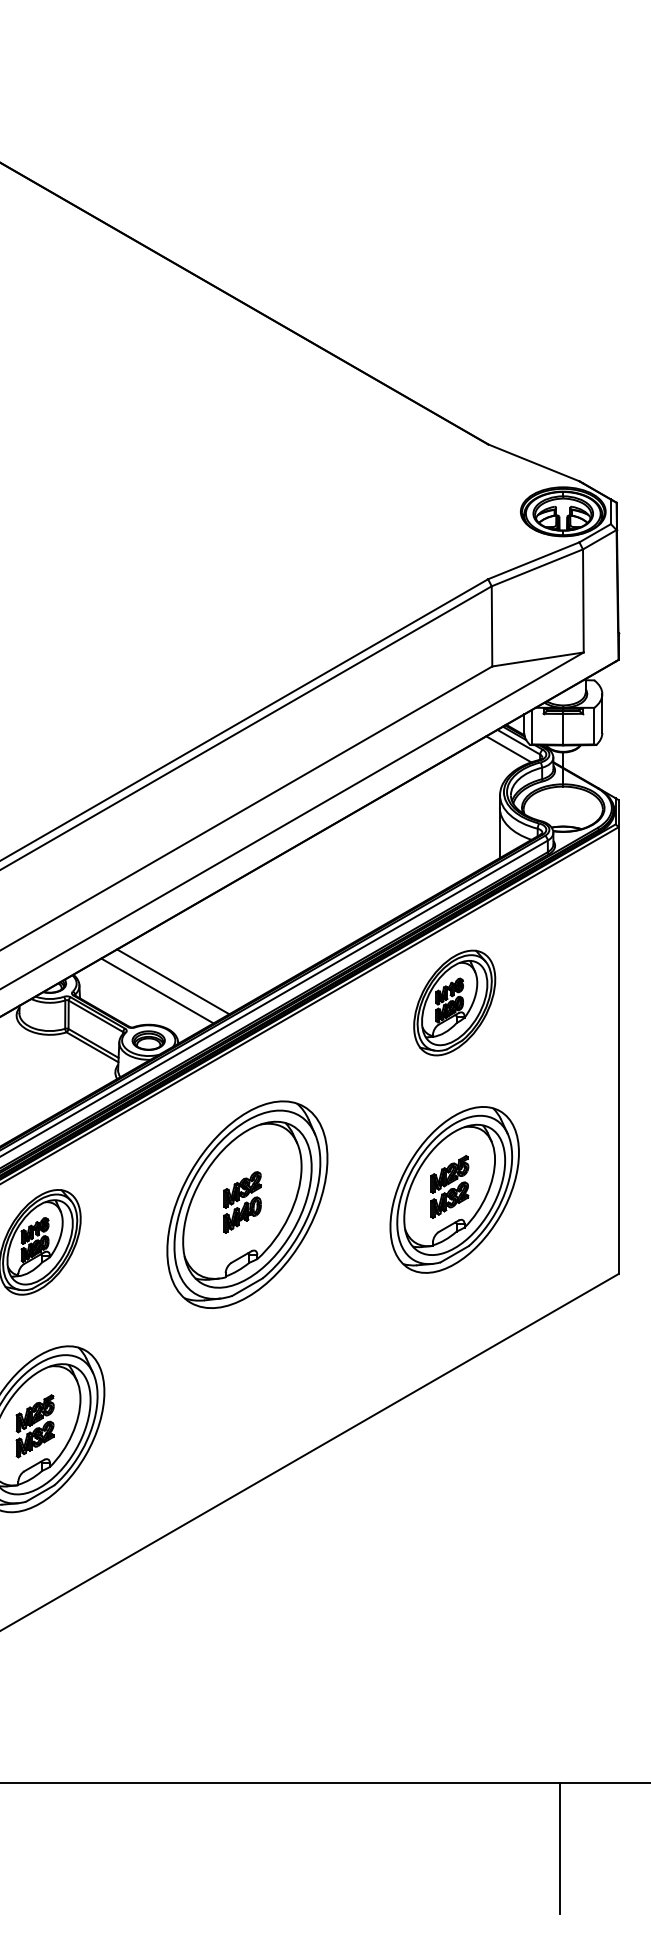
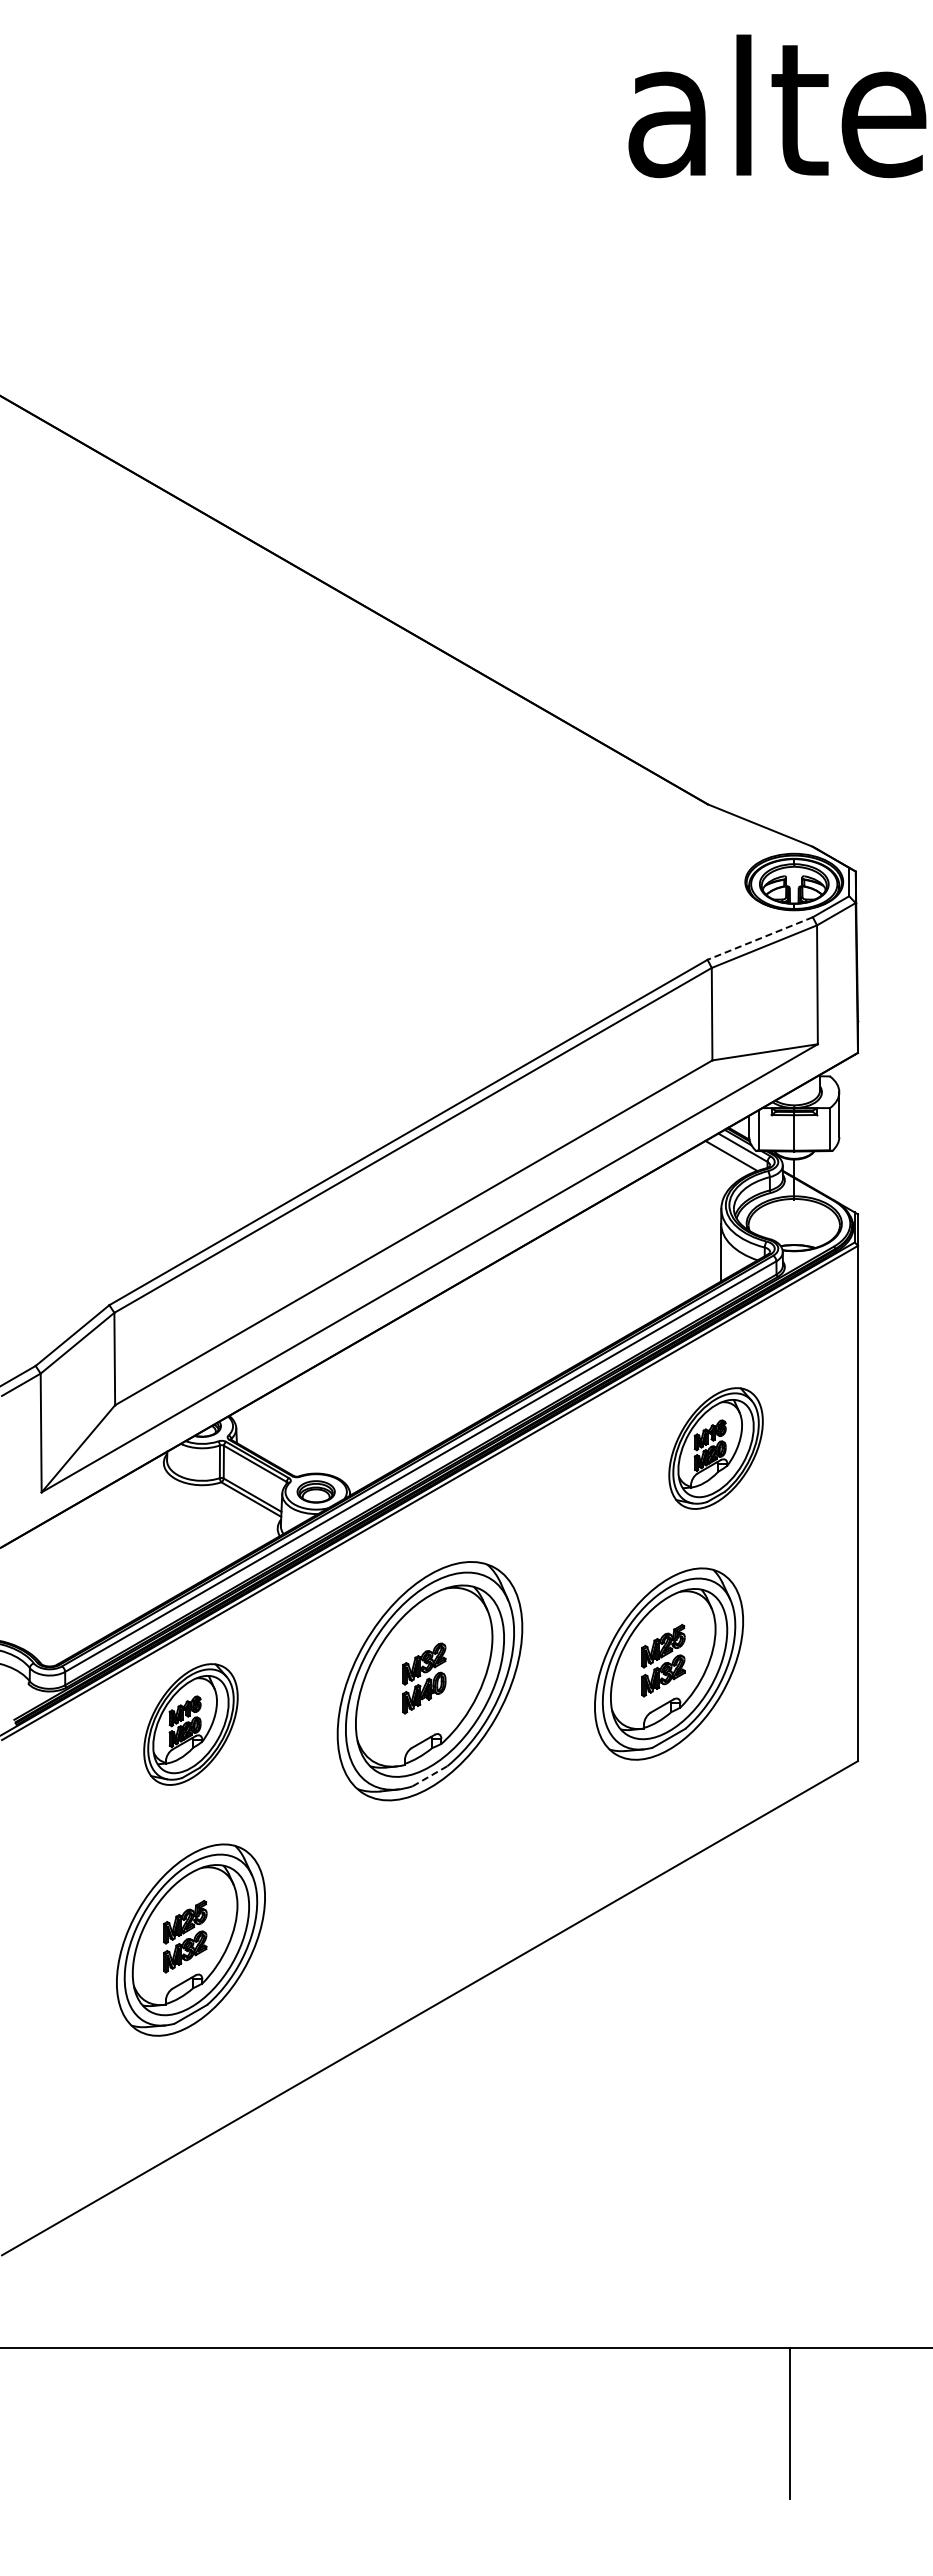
line: (533, 560) -> (760, 938), solid -> dashed
line: (173, 981) -> (344, 1423), removed
line: (157, 990) -> (326, 1434), removed
part: (454, 1002) -> (715, 1448), moved
line: (247, 1287) -> (430, 1776), solid -> dashed

